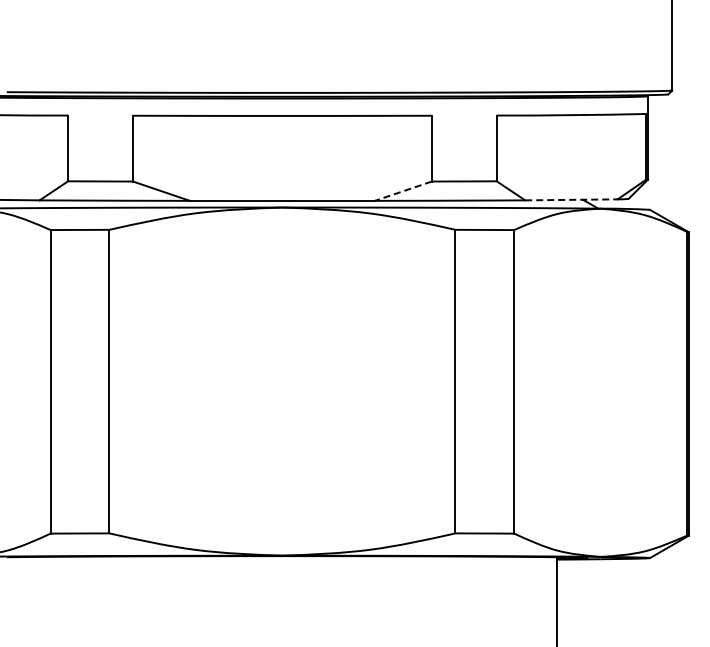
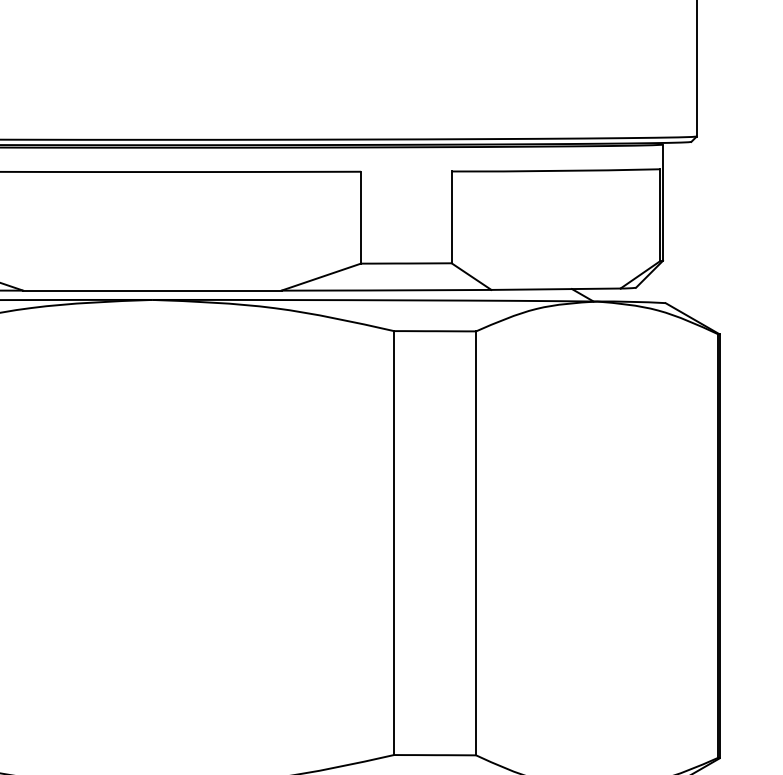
line: (402, 191) -> (320, 277), dashed -> solid
line: (571, 199) -> (556, 288), dashed -> solid

